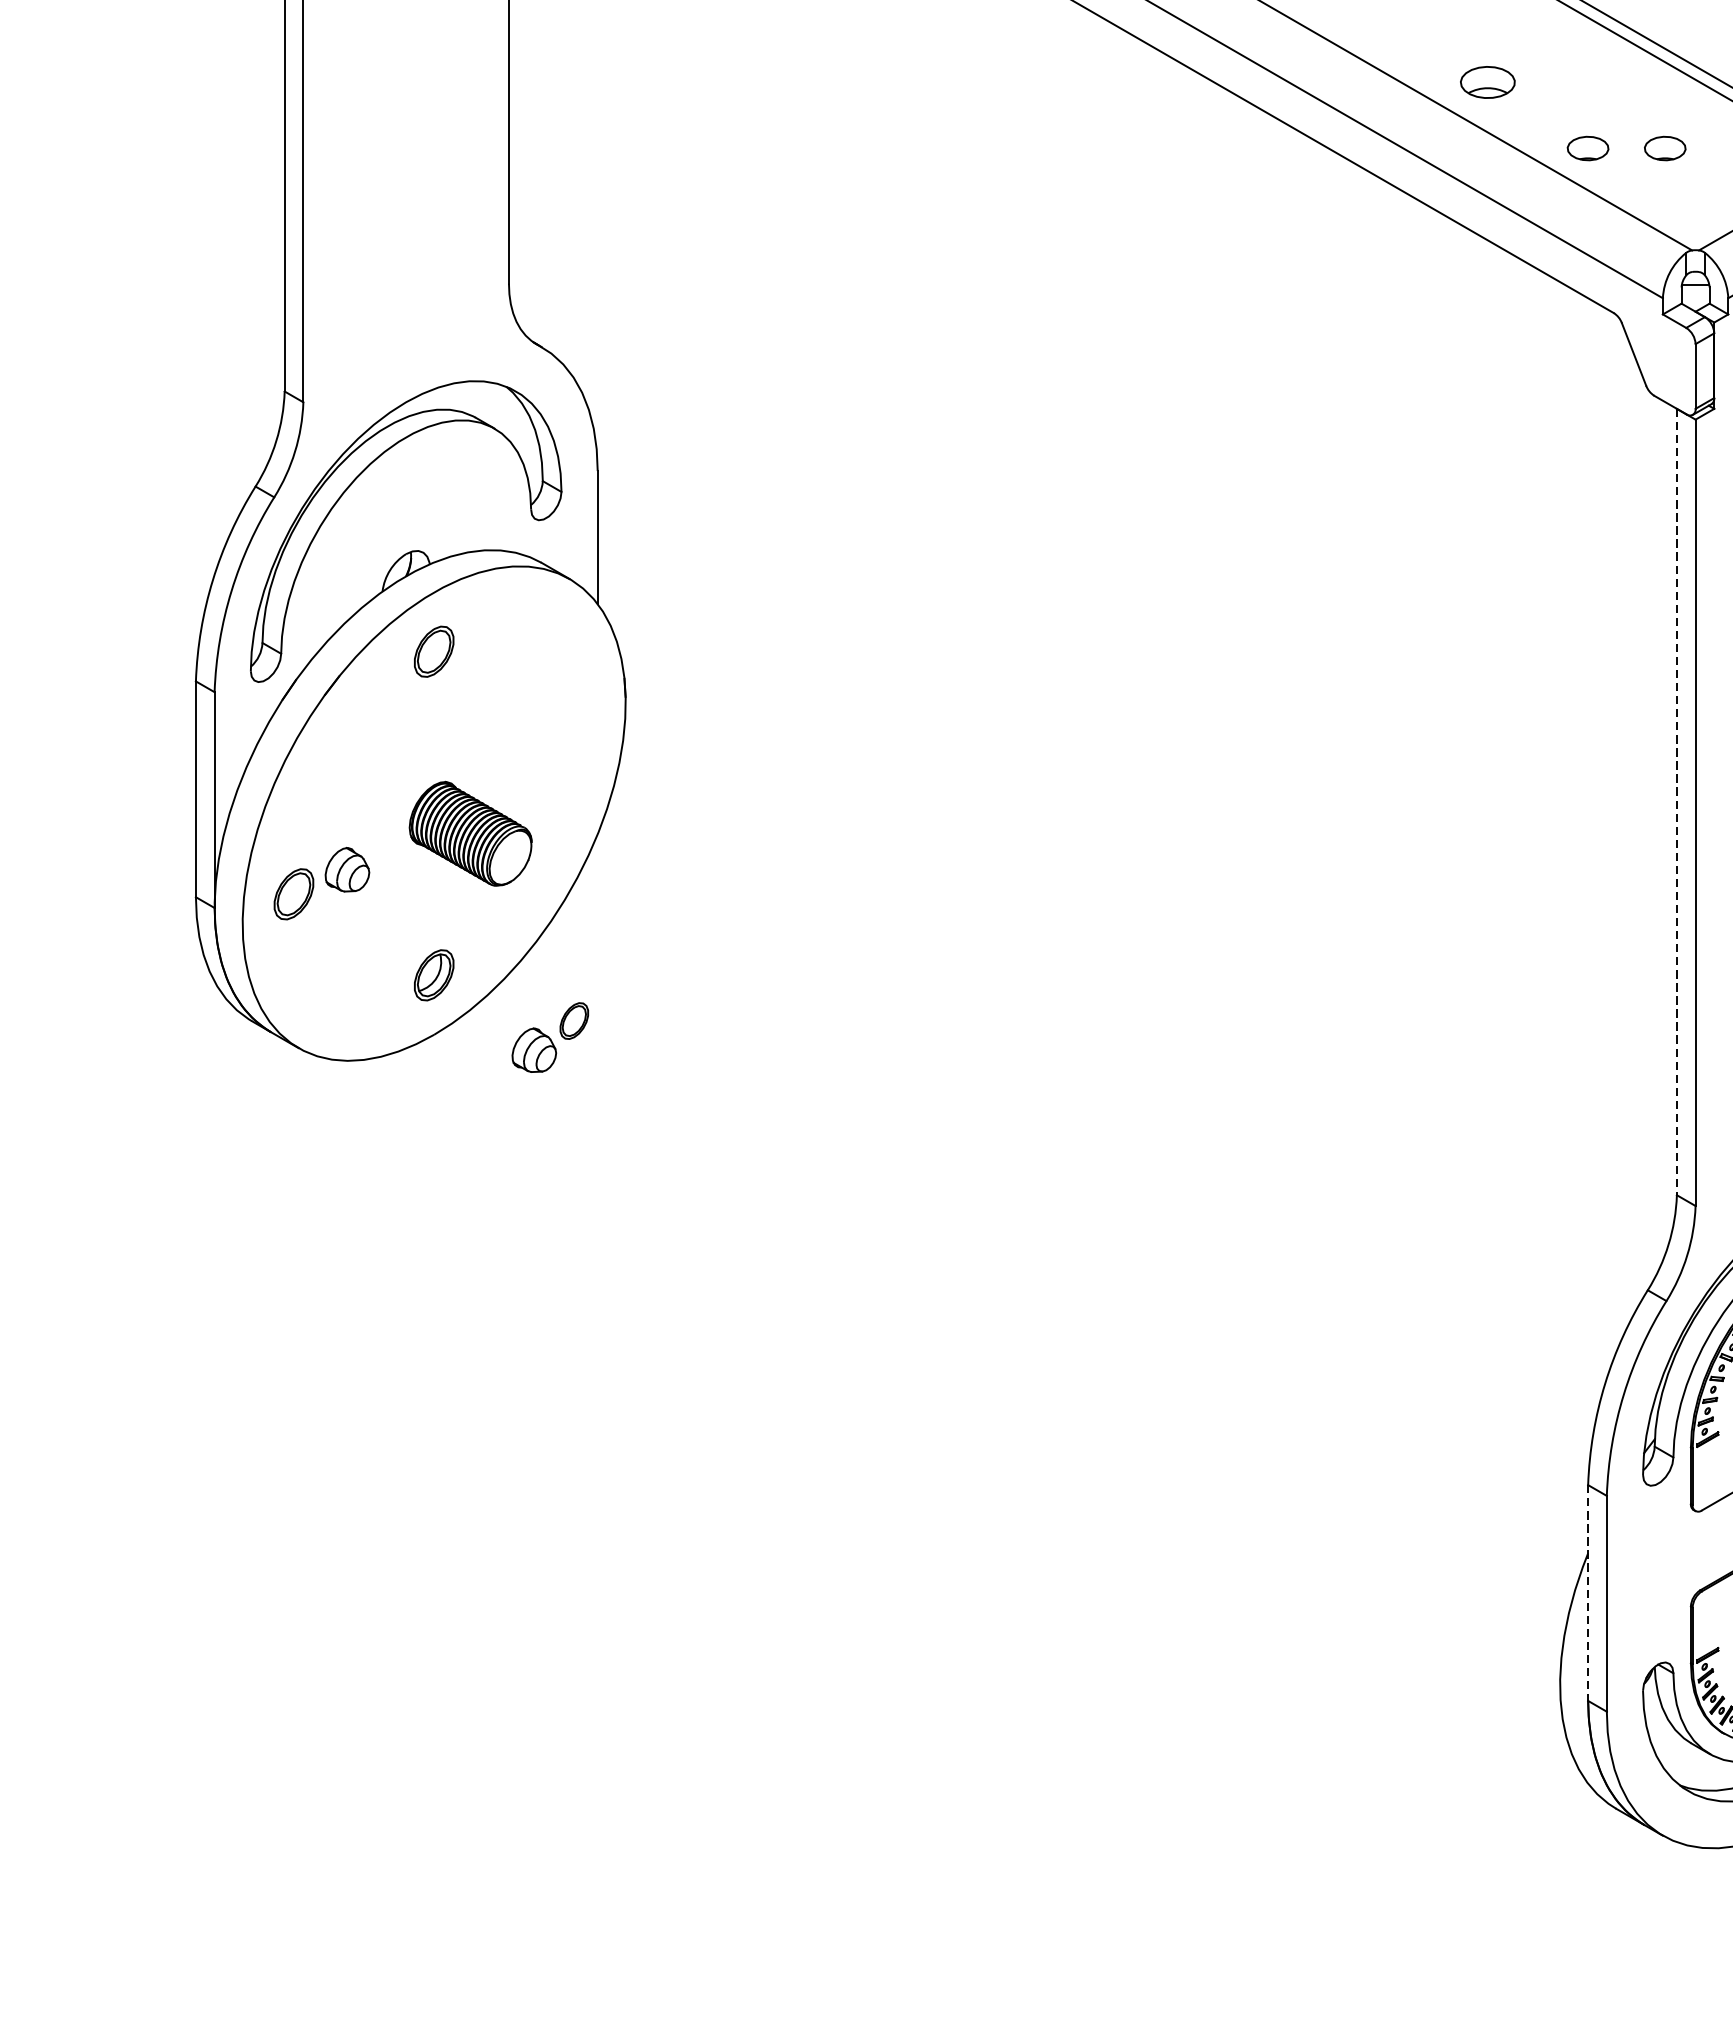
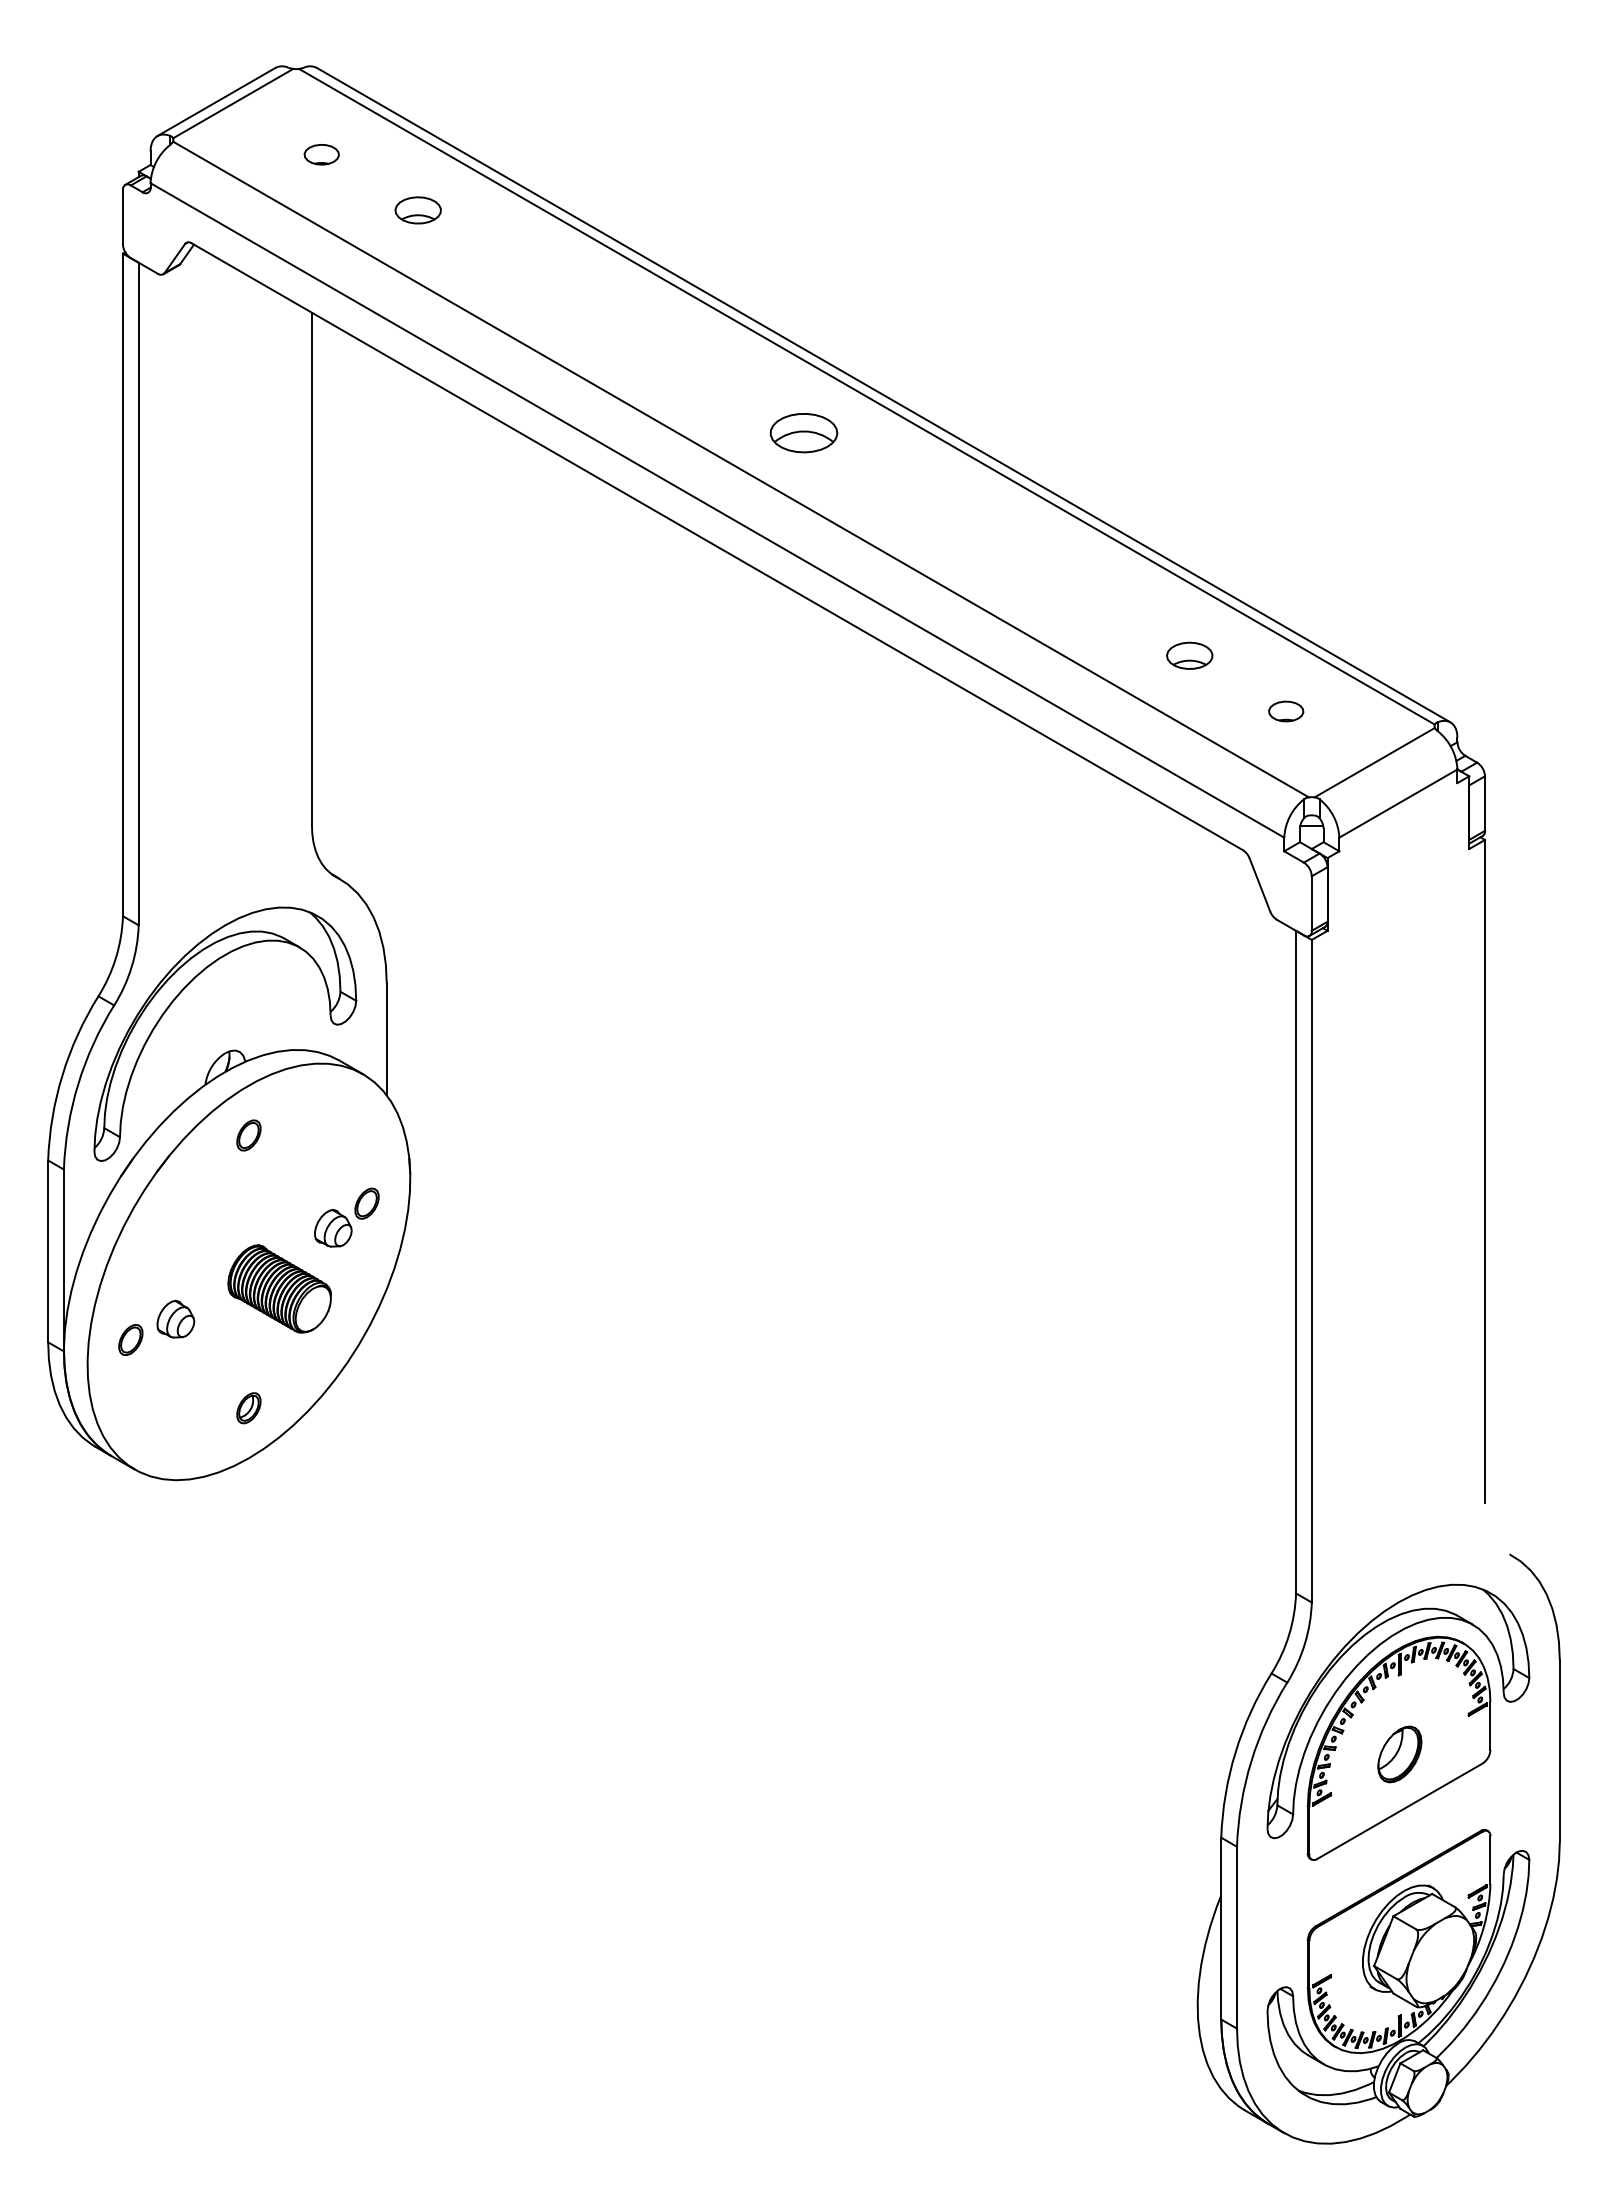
part: (1487, 82) -> (1189, 655), moved
part: (1588, 148) -> (1221, 711), removed
part: (433, 651) -> (248, 1135), size x0.71
line: (1677, 802) -> (1296, 1262), dashed -> solid
part: (293, 895) -> (130, 1340), size x0.71
part: (433, 975) -> (248, 1408), size x0.71
part: (549, 1037) -> (346, 1217), moved
line: (1588, 1592) -> (1221, 1928), dashed -> solid

